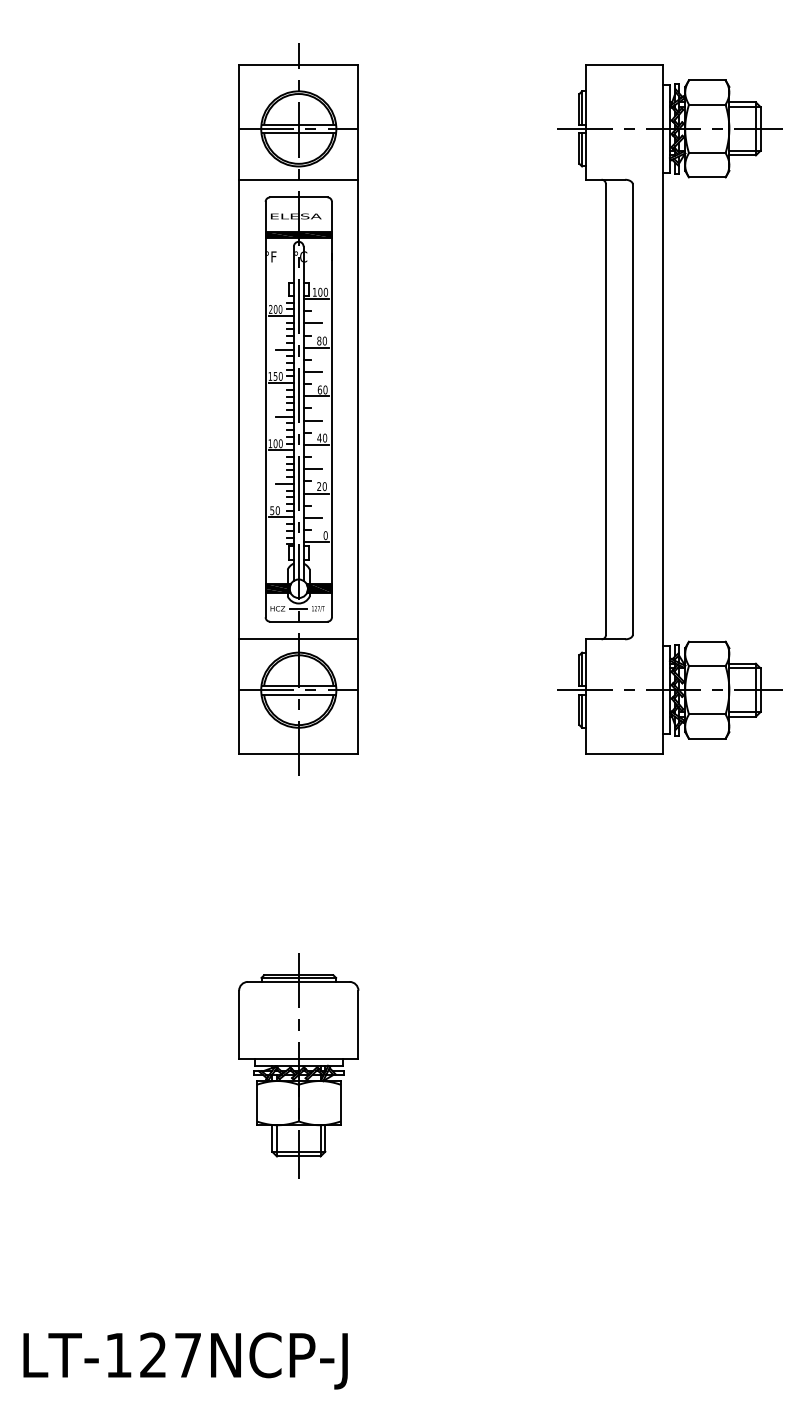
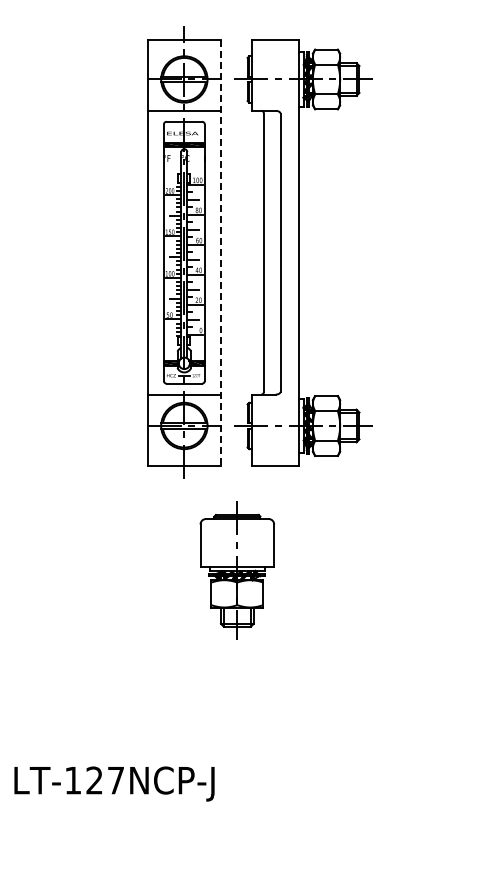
line: (358, 409) -> (221, 252), solid -> dashed
part: (669, 409) -> (303, 252), moved
part: (297, 1065) -> (236, 570), moved
text: (185, 1360) -> (114, 783), moved

